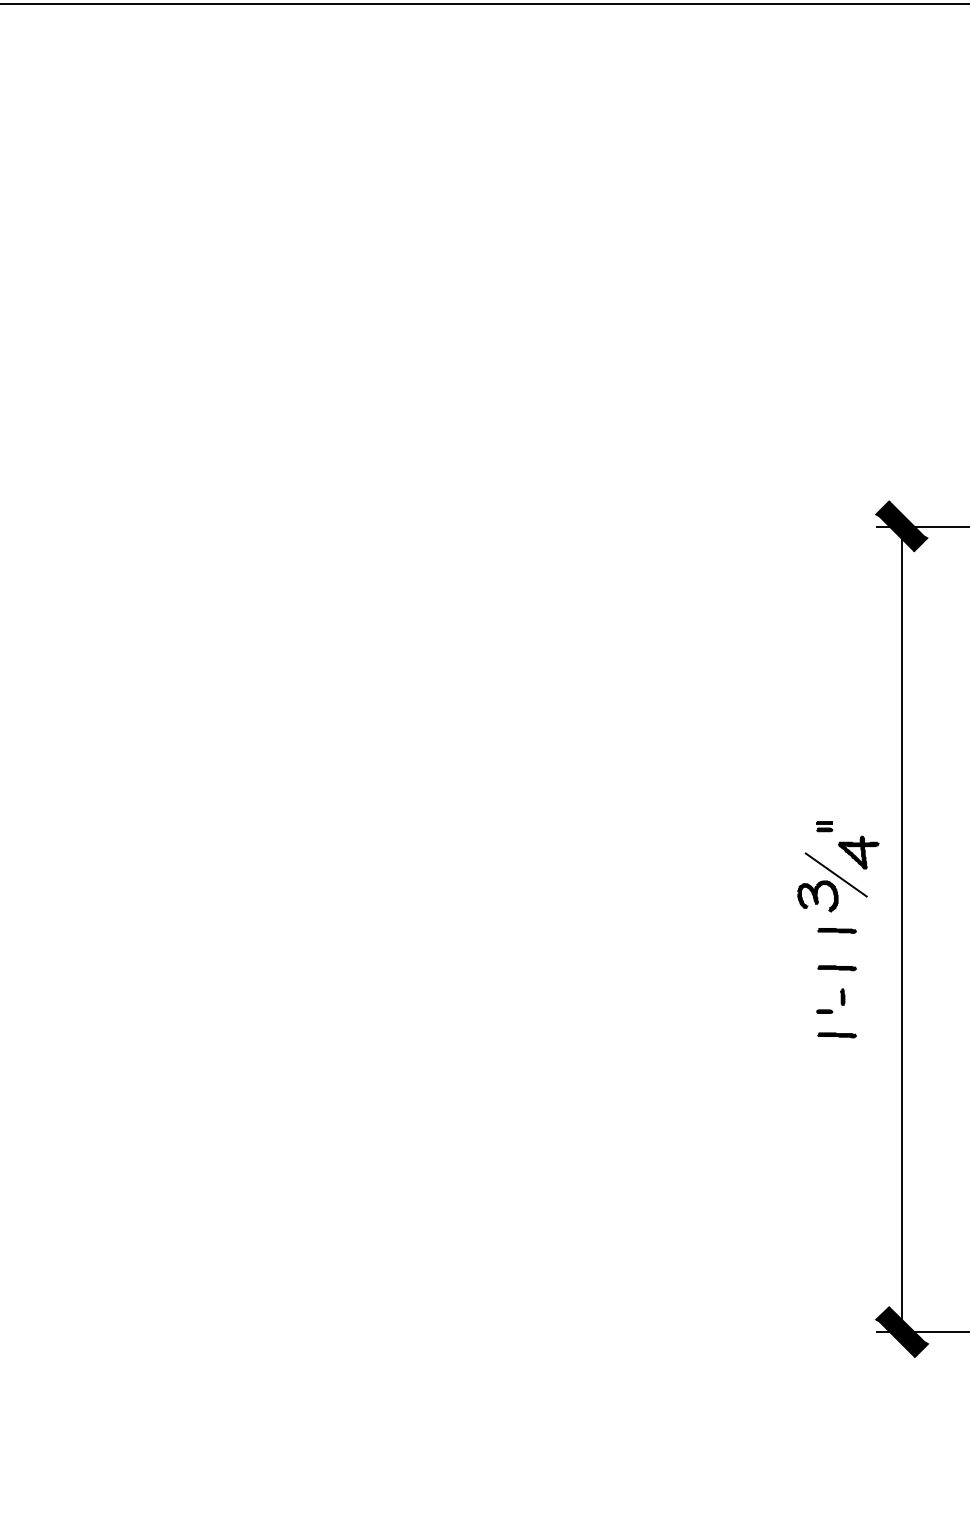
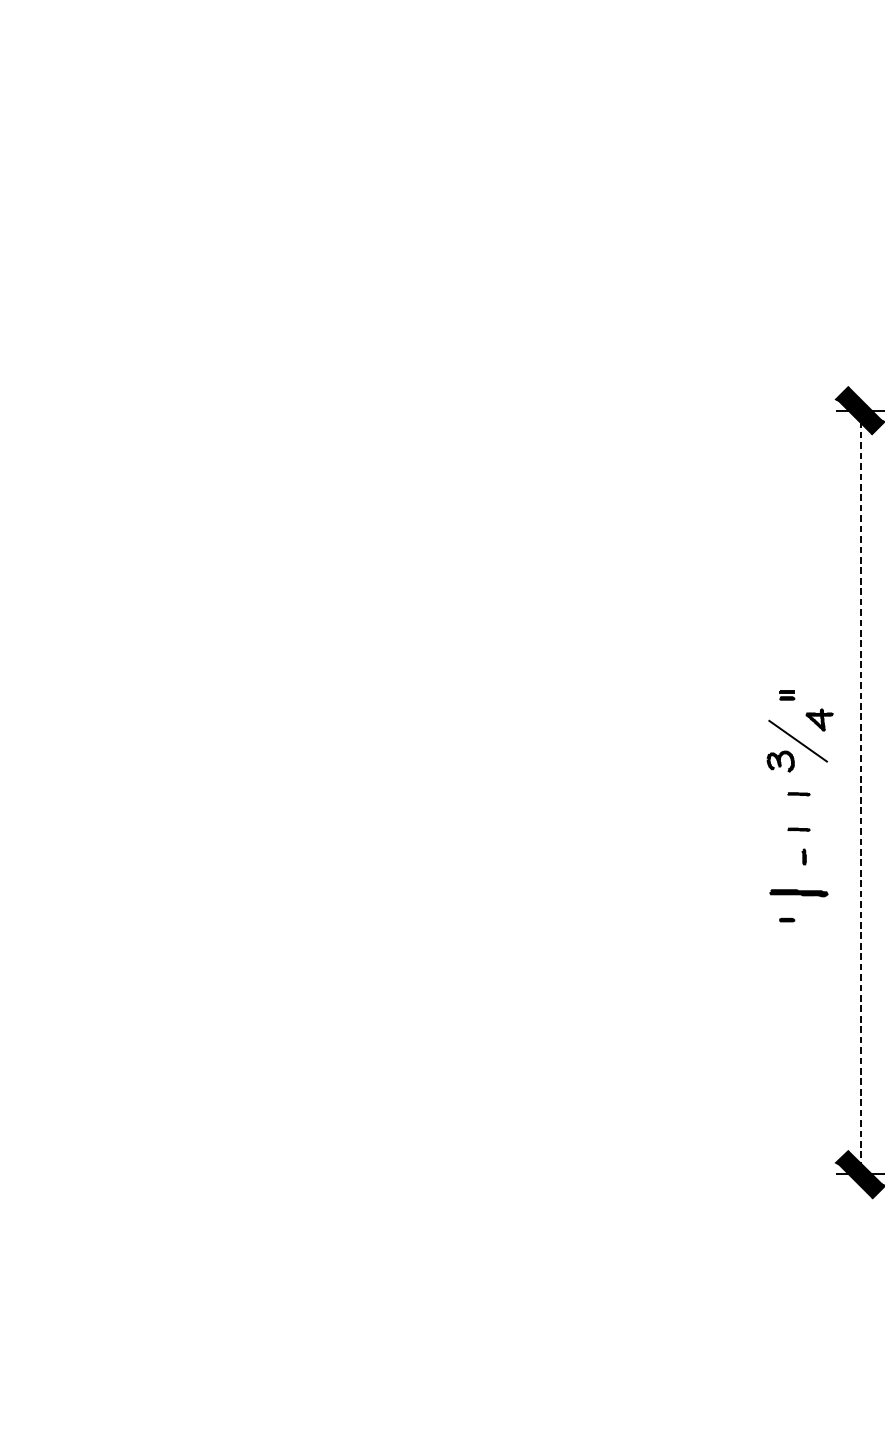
part: (858, 852) -> (819, 719), size x0.7
part: (817, 896) -> (780, 761), size x0.7
line: (902, 929) -> (860, 792), solid -> dashed
part: (836, 930) -> (798, 793), size x0.6
part: (836, 968) -> (798, 829), size x0.6
part: (824, 1011) -> (786, 919), moved
part: (836, 1035) -> (798, 893), size x1.6

